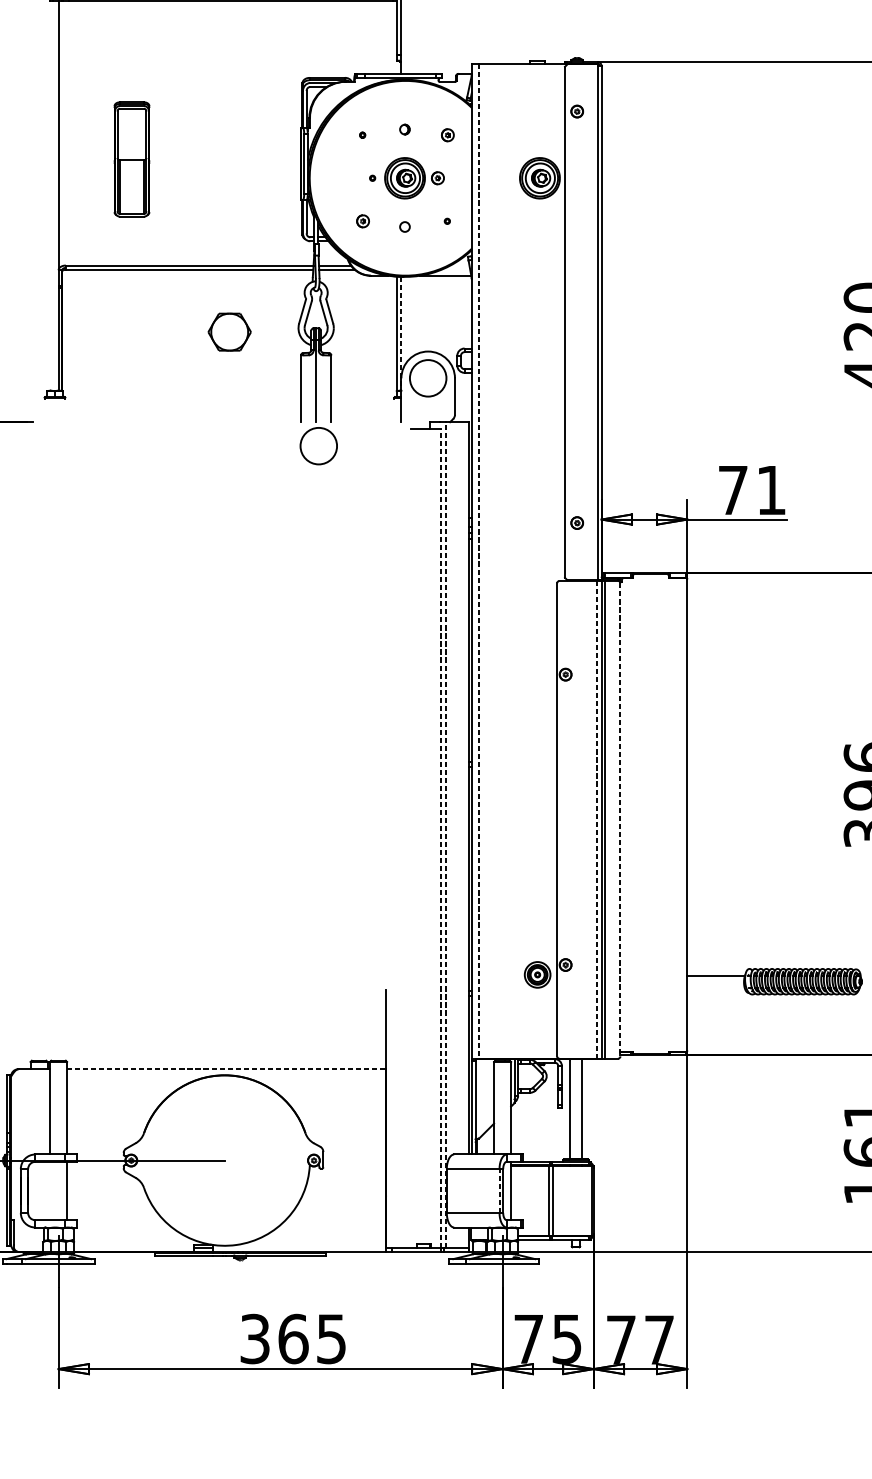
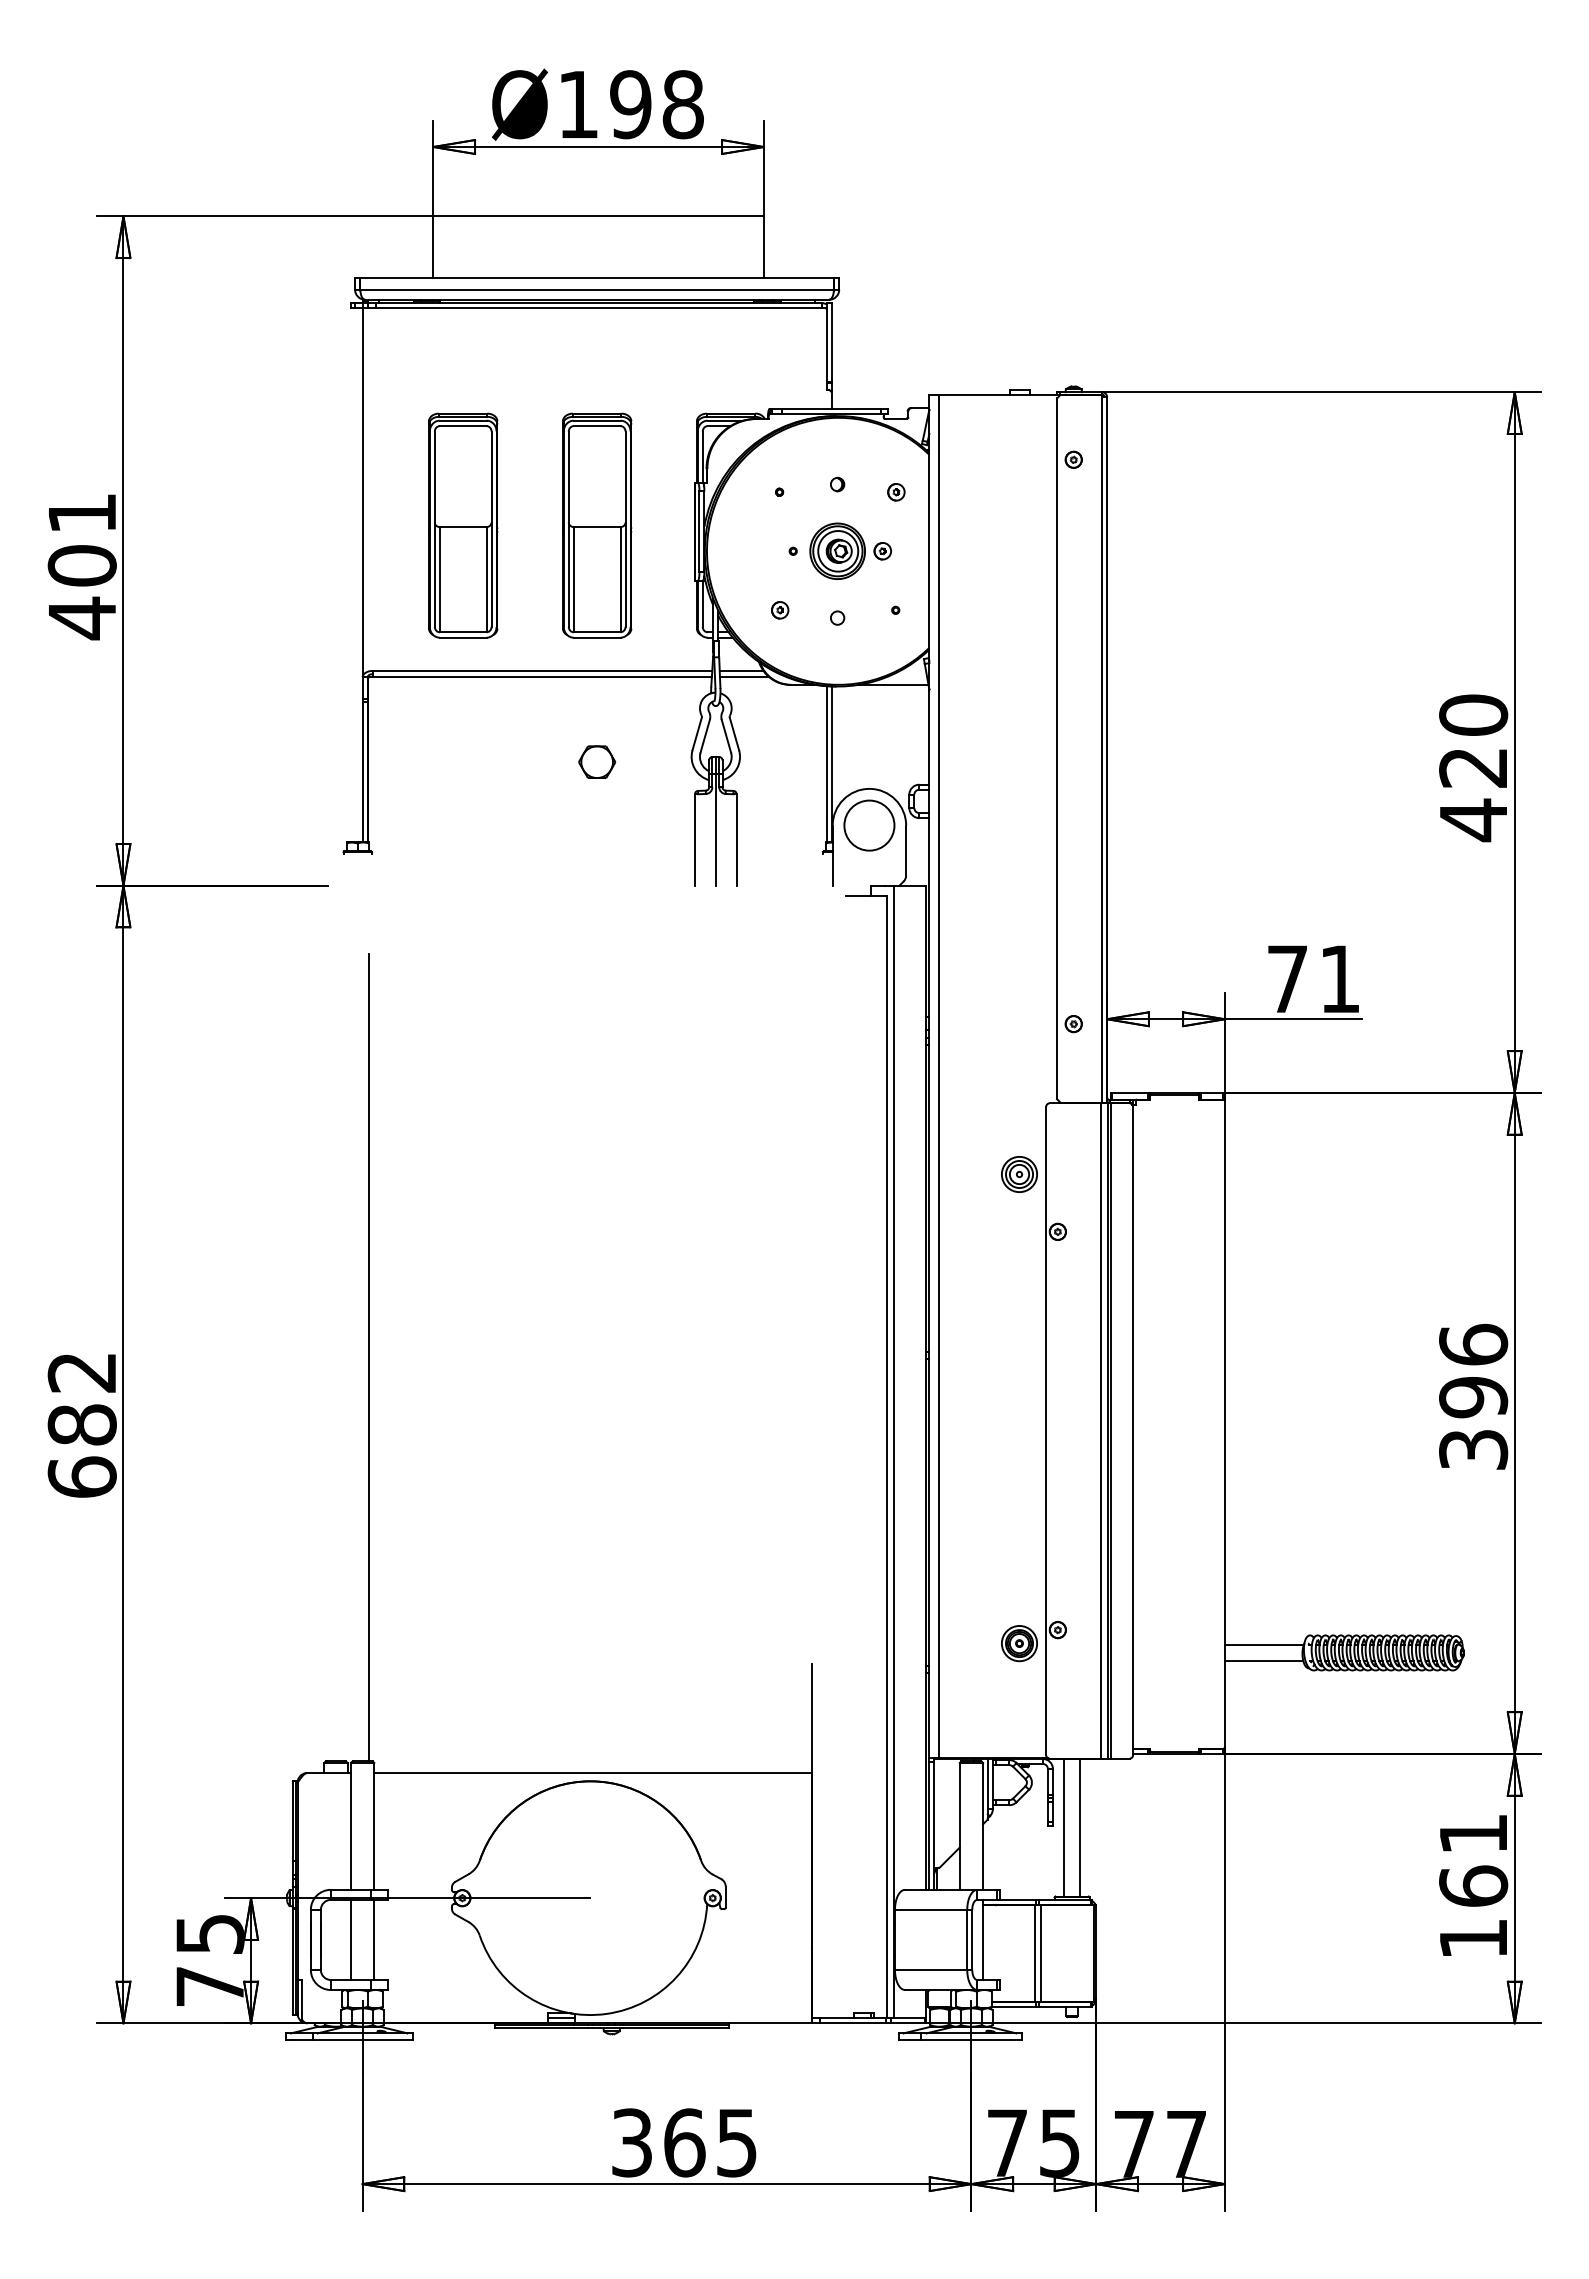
part: (132, 159) -> (463, 525), size x1.43
part: (229, 159) -> (597, 525), added
part: (539, 177) -> (1022, 550), removed
part: (229, 331) -> (596, 761), size x0.62
line: (400, 333) -> (831, 764), dashed -> solid
circle: (318, 446) -> (719, 918), removed
line: (479, 561) -> (939, 1076), dashed -> solid
part: (537, 632) -> (1019, 1174), added
line: (63, 766) -> (369, 1357), added
line: (597, 820) -> (1101, 1431), dashed -> solid
line: (620, 820) -> (1133, 1431), dashed -> solid
line: (446, 834) -> (894, 1451), dashed -> solid
line: (440, 838) -> (886, 1456), dashed -> solid
line: (715, 987) -> (1263, 1661), added
line: (226, 1068) -> (592, 1772), dashed -> solid
line: (49, 1190) -> (350, 1939), added
line: (499, 1190) -> (967, 1939), dashed -> solid

